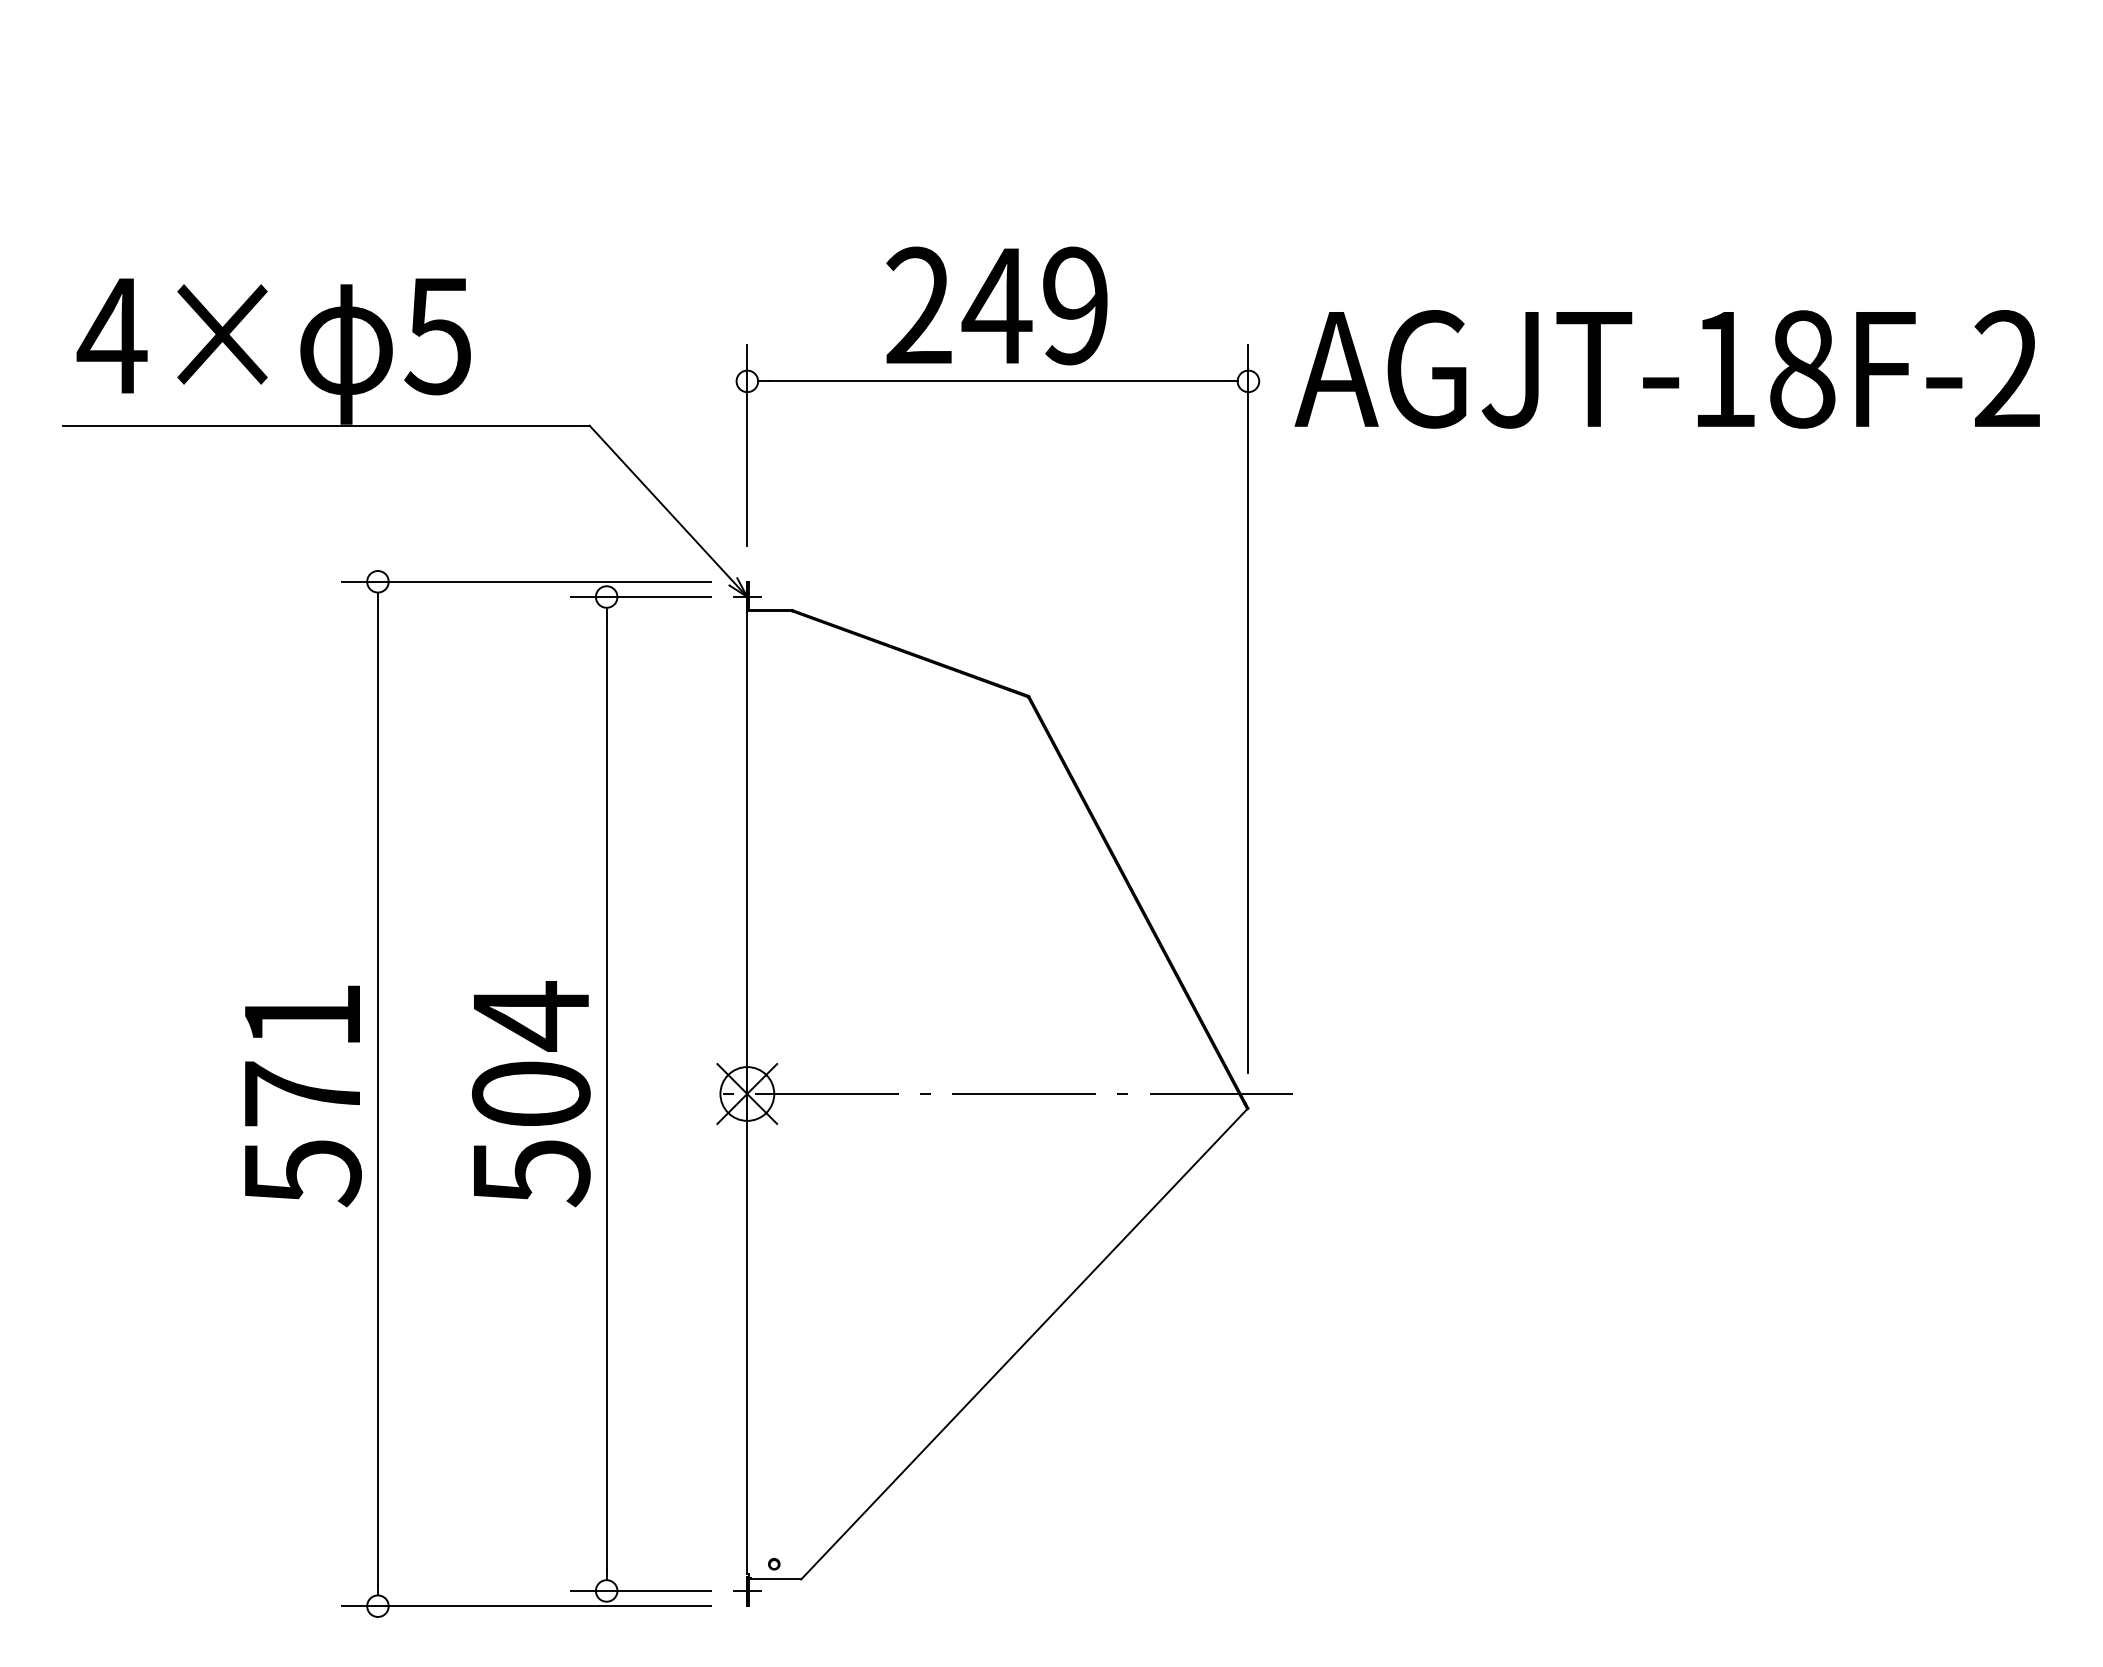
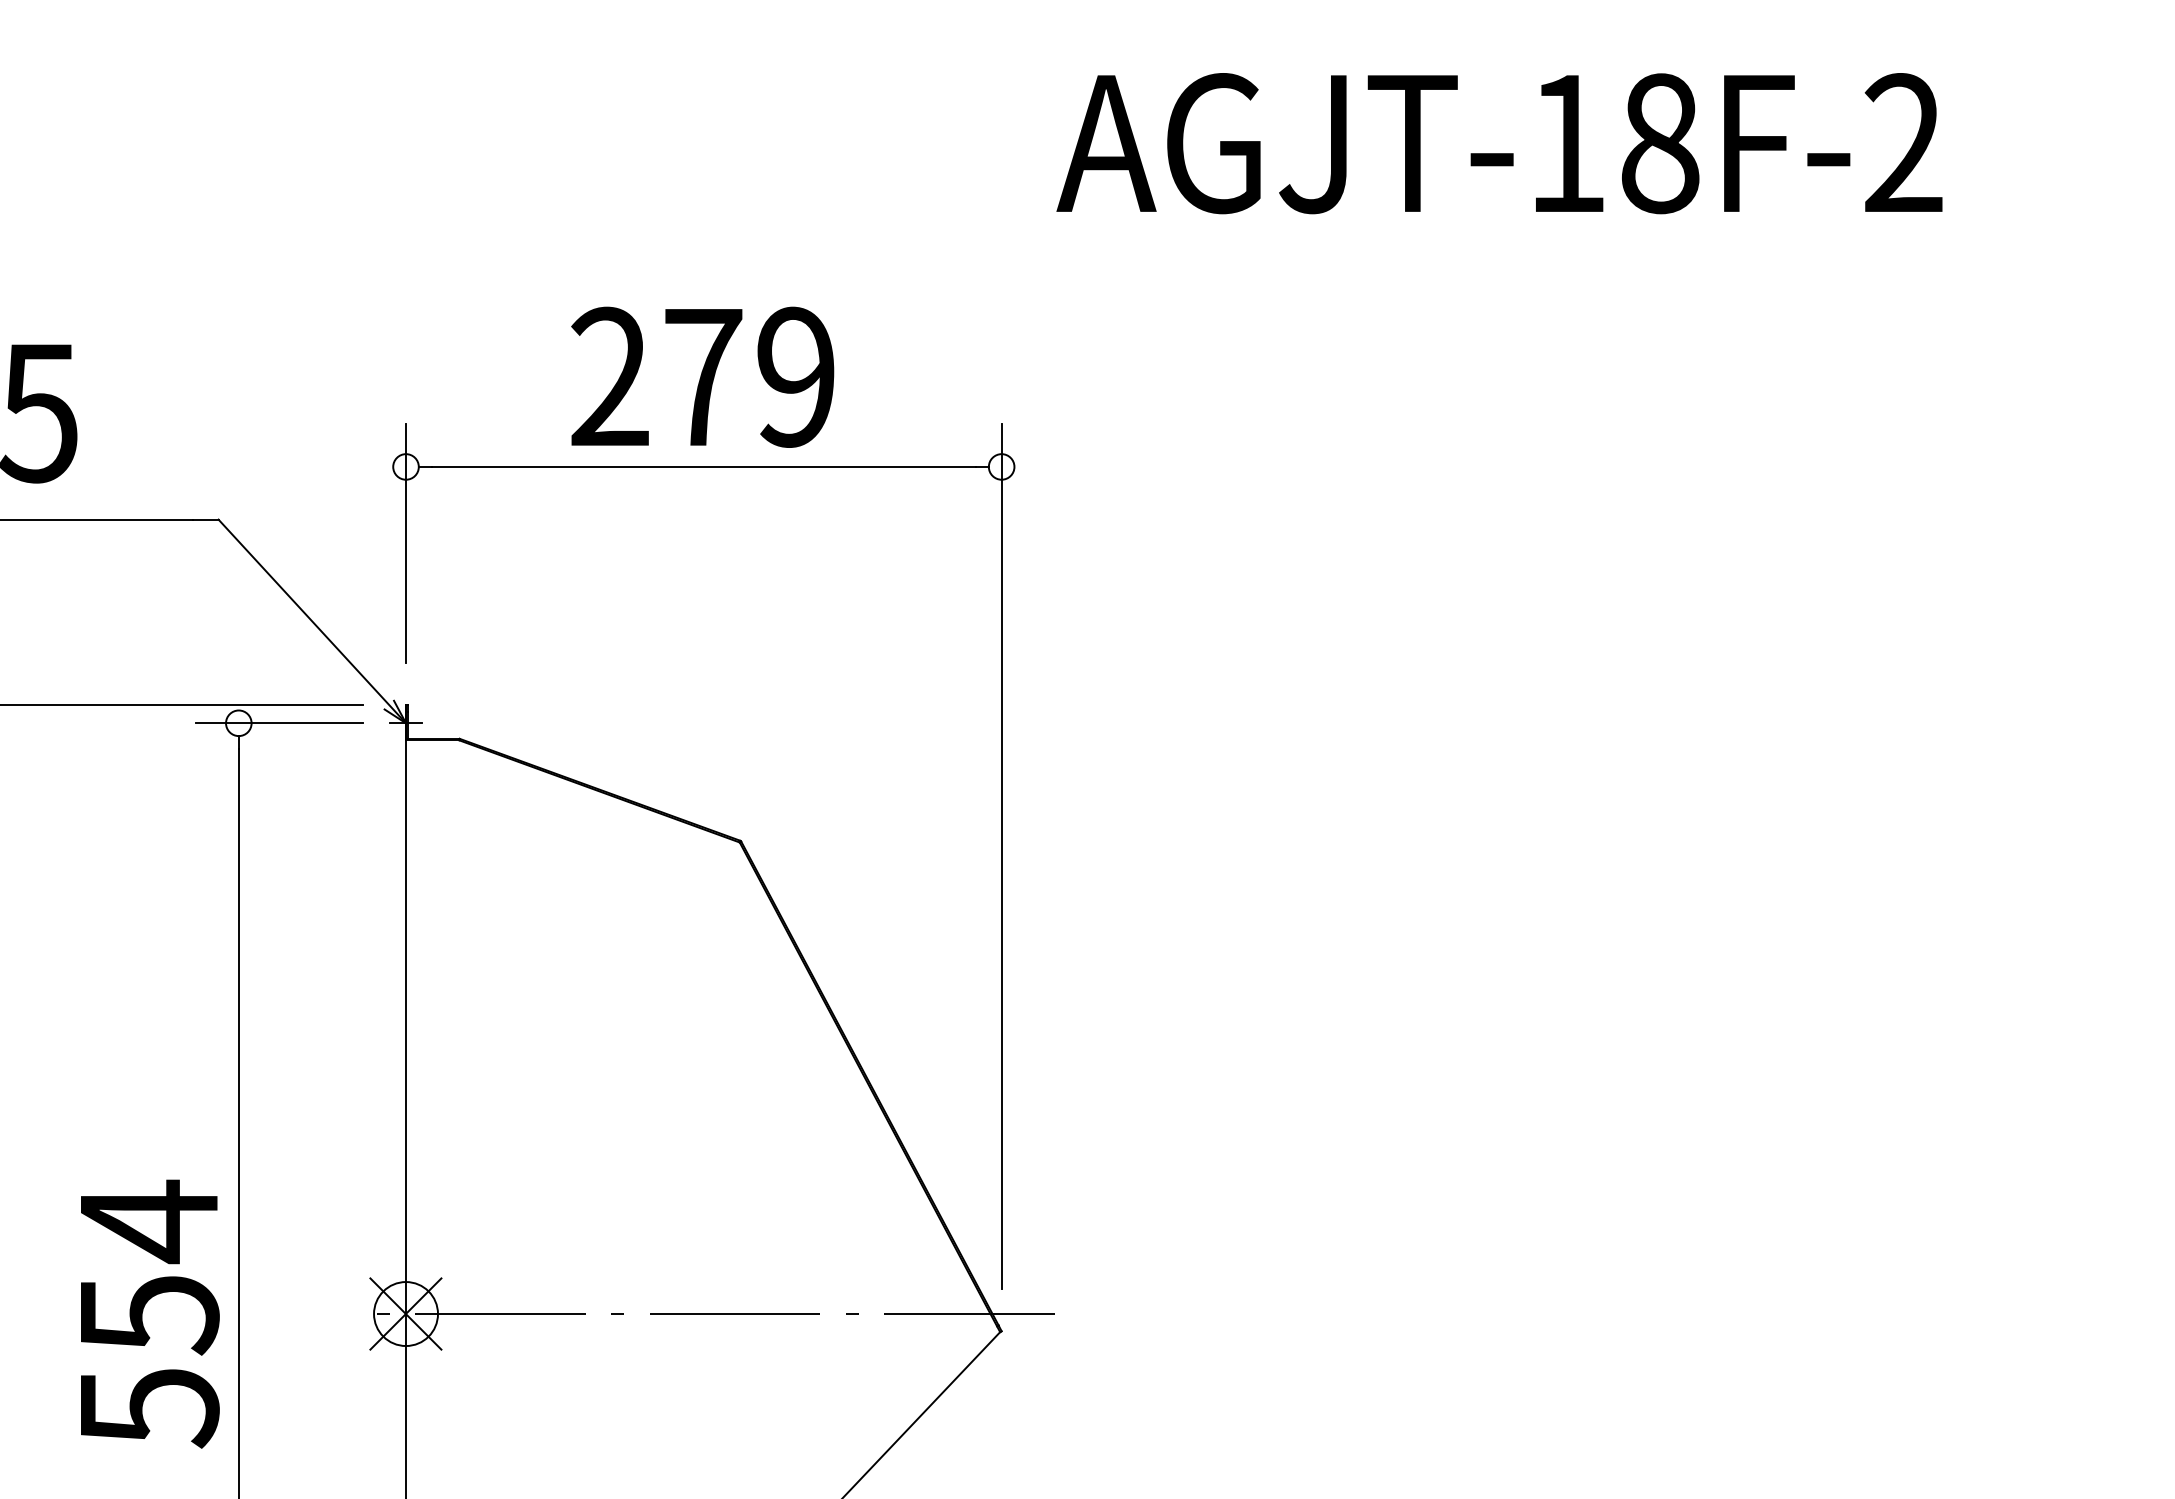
text: (996, 305) -> (702, 376), 249 -> 279
text: (1666, 369) -> (1498, 143), moved
text: (531, 1095) -> (149, 1315), 504 -> 554

